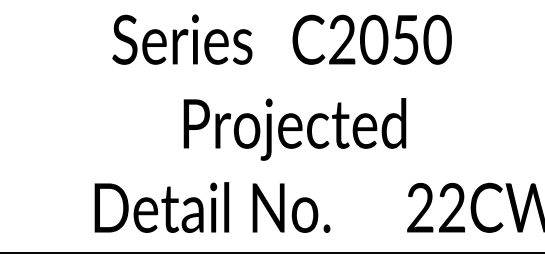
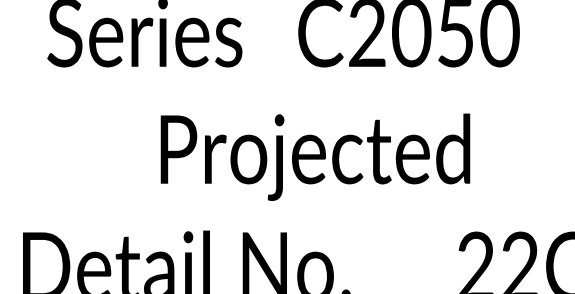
text: (294, 129) -> (314, 157), moved

